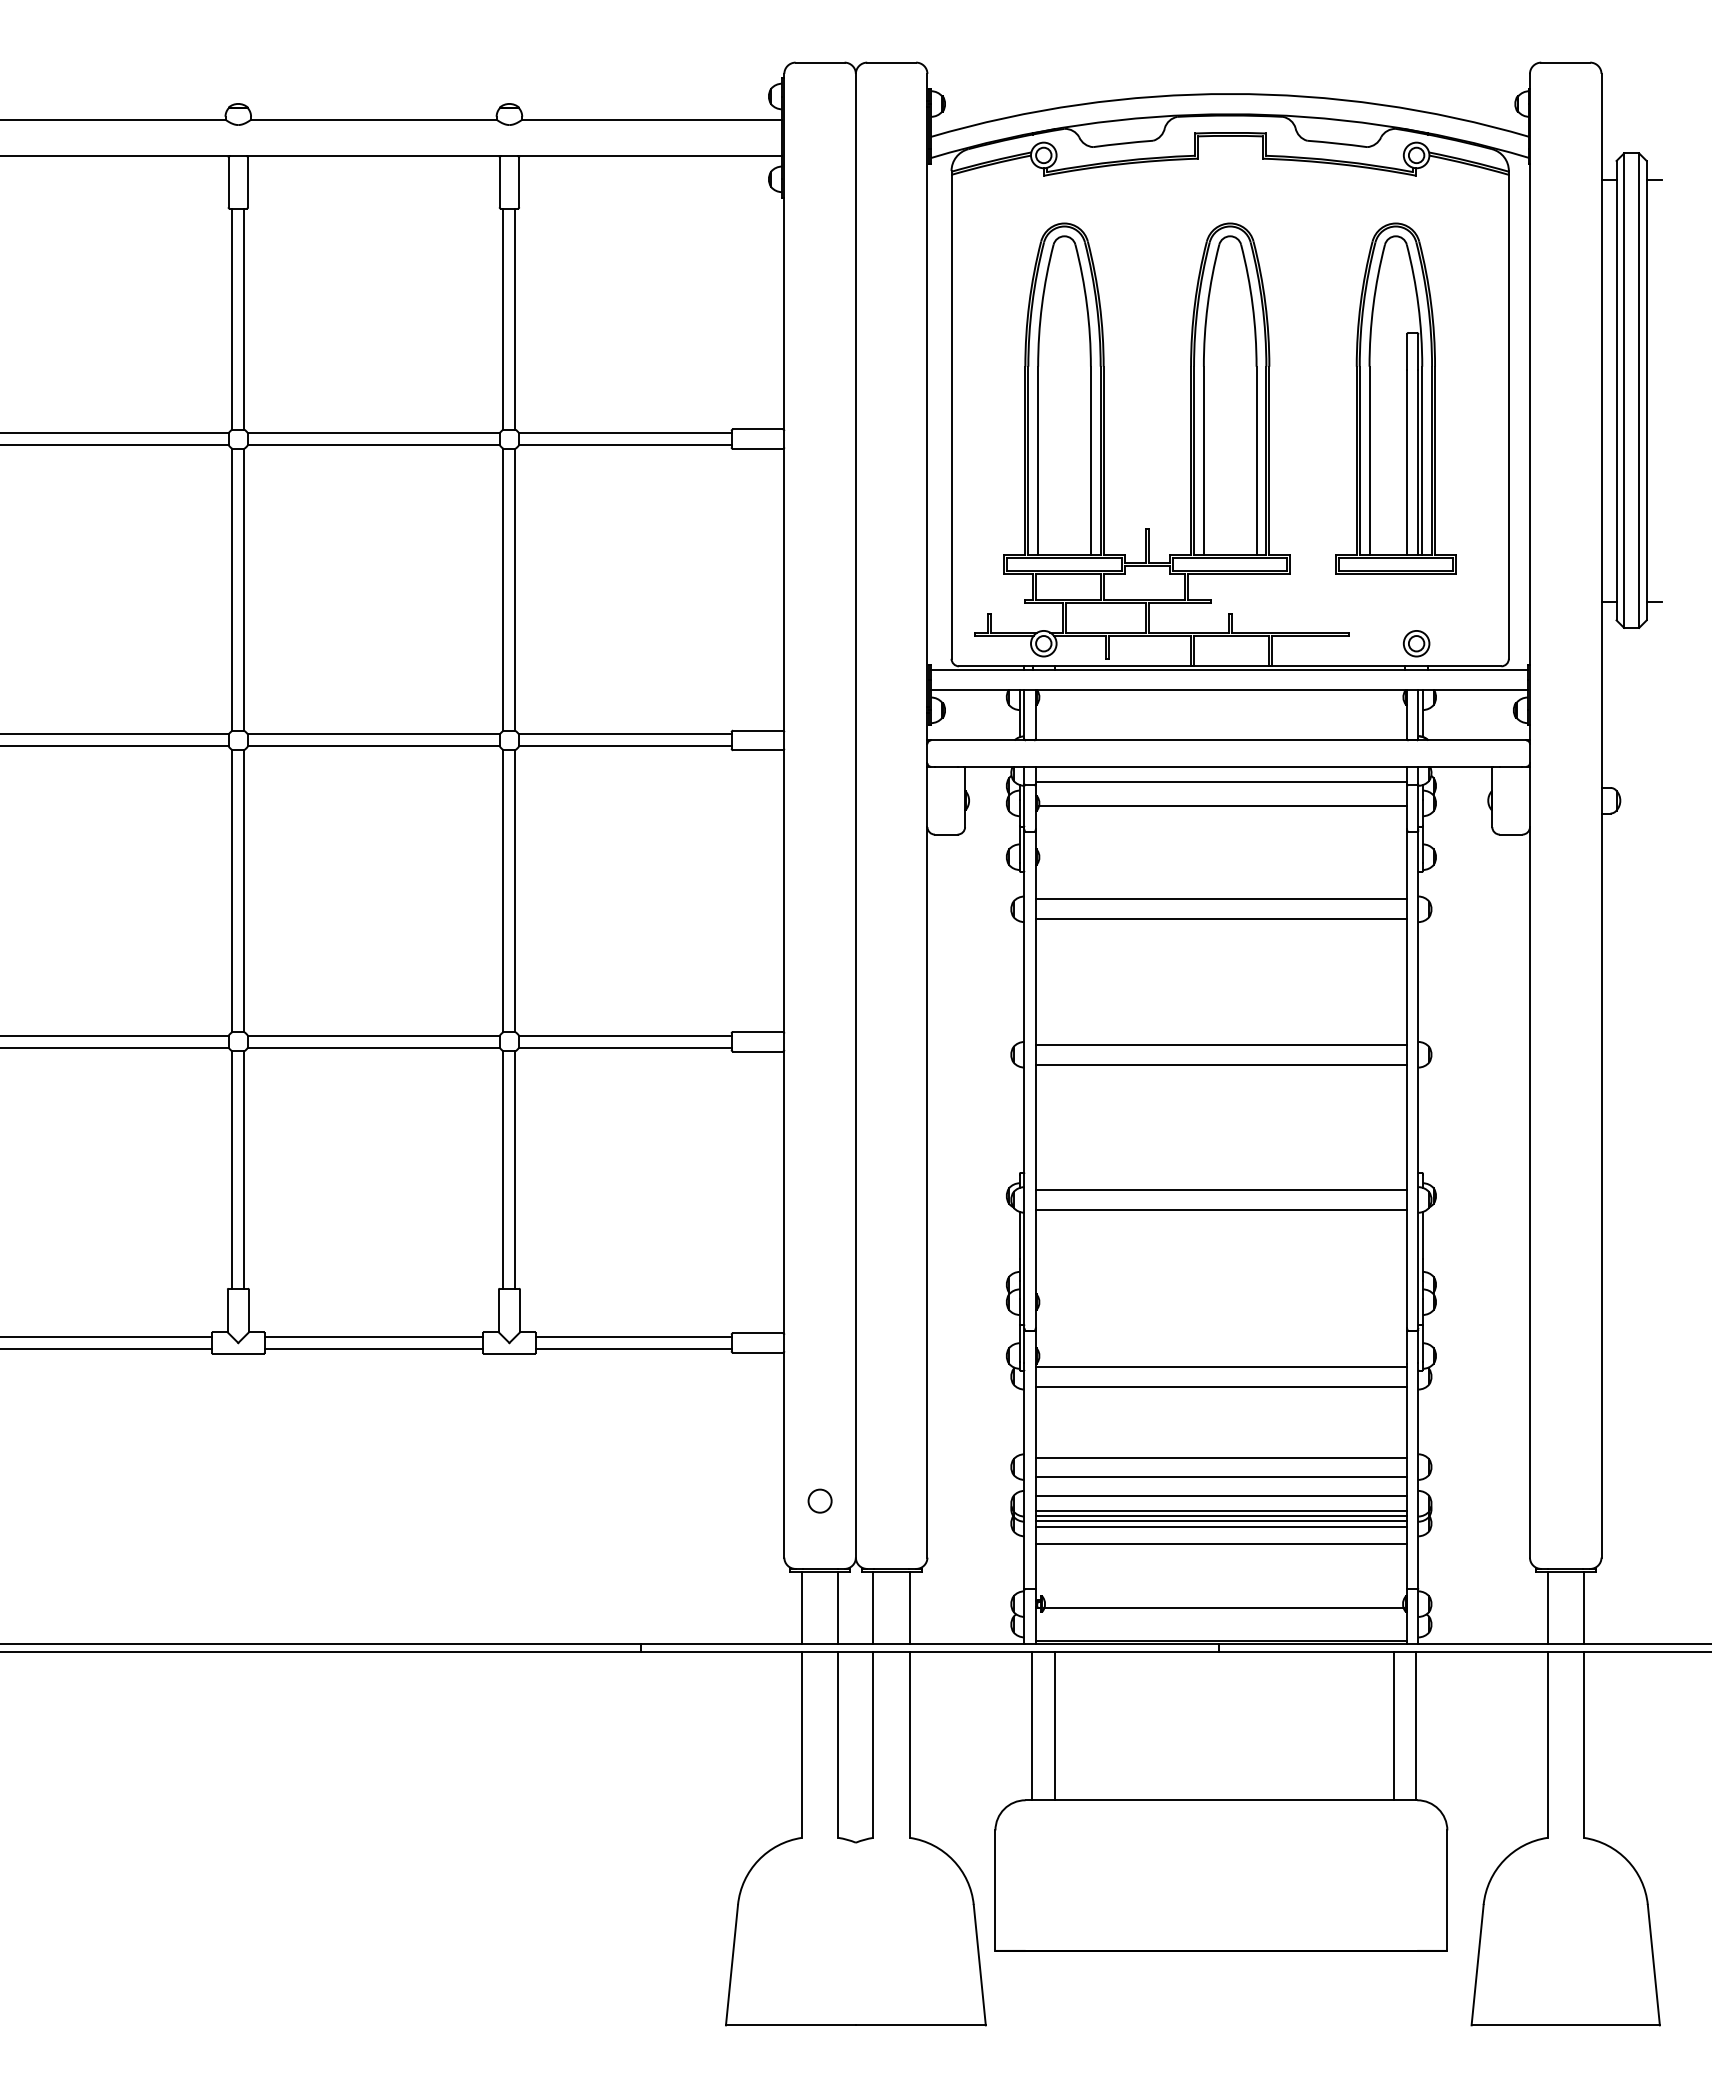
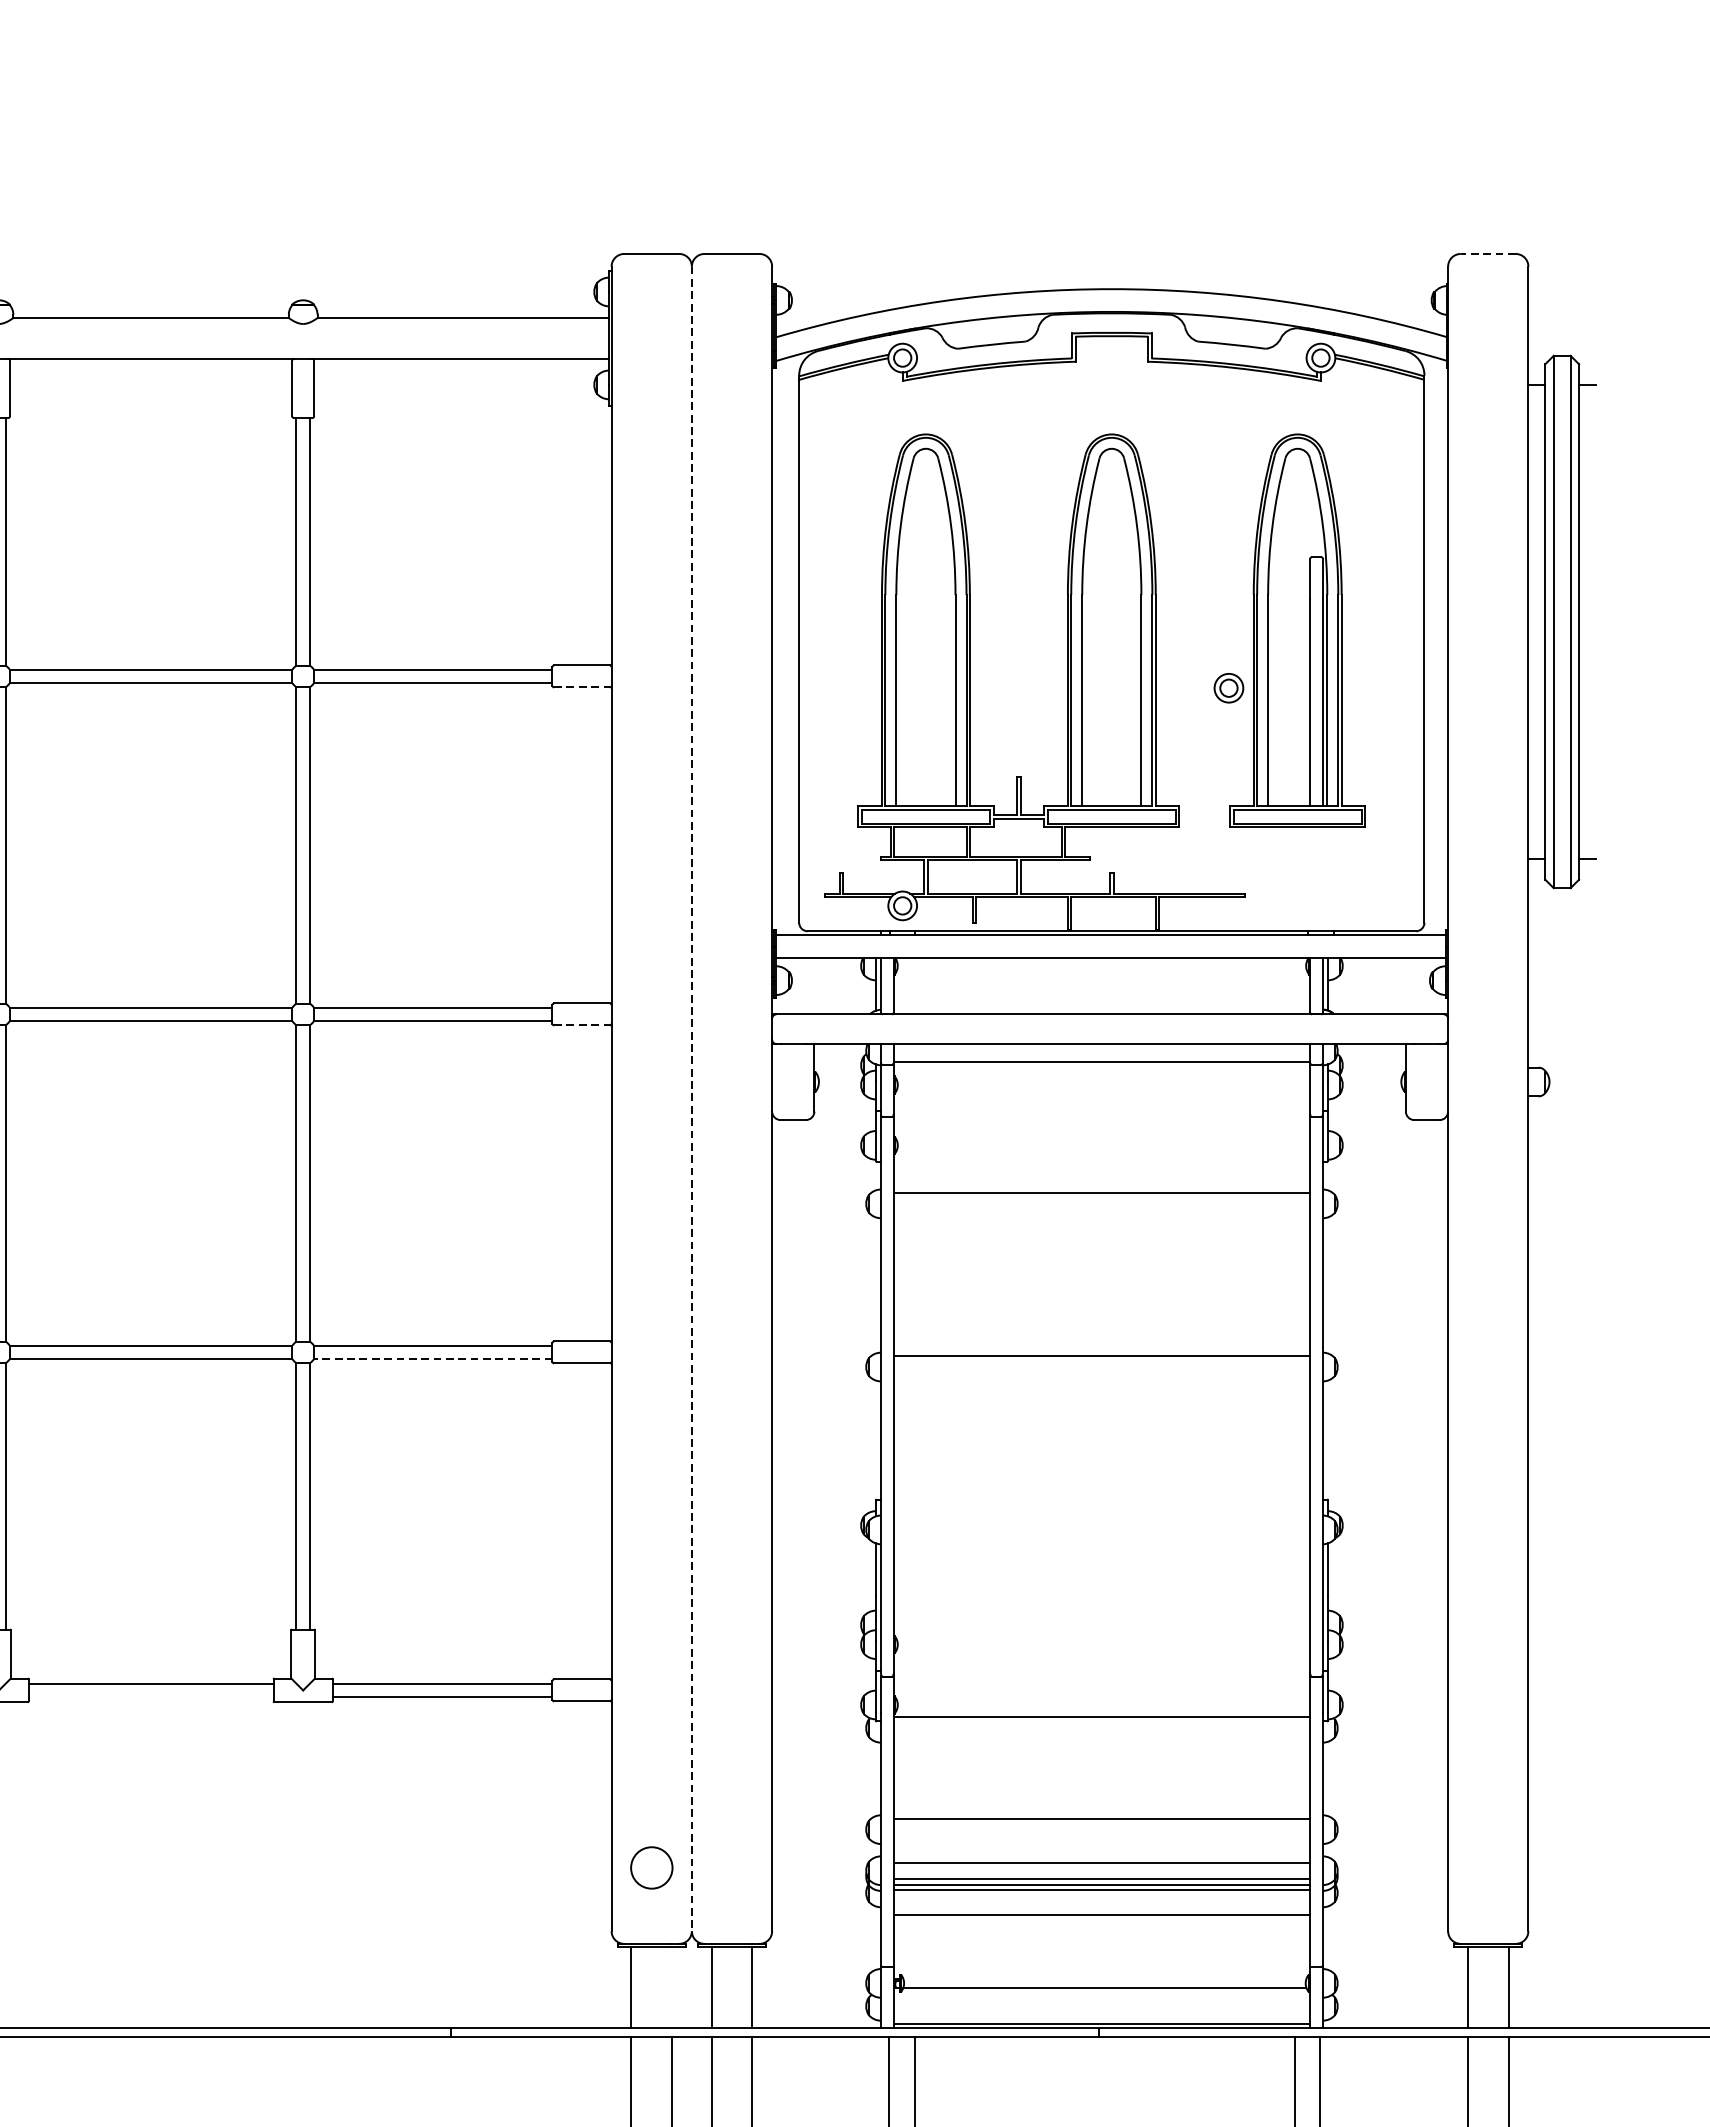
line: (1565, 62) -> (1487, 253), solid -> dashed
line: (757, 449) -> (581, 687), solid -> dashed
part: (1416, 643) -> (1228, 687), moved
line: (757, 750) -> (581, 1025), solid -> dashed
line: (1223, 806) -> (1104, 1088), removed
line: (855, 815) -> (691, 1098), solid -> dashed
line: (1221, 919) -> (1102, 1215), removed
line: (624, 1047) -> (432, 1358), solid -> dashed
line: (1221, 1064) -> (1102, 1377), removed
line: (1221, 1189) -> (1102, 1518), removed
line: (1221, 1209) -> (1102, 1540), removed
line: (373, 1349) -> (150, 1697), removed
line: (1221, 1386) -> (1102, 1739), removed
line: (1221, 1476) -> (1102, 1840), removed
circle: (819, 1500) -> (651, 1867), size x1.6
line: (1221, 1526) -> (1102, 1896), removed
line: (838, 1607) -> (672, 1987), removed

